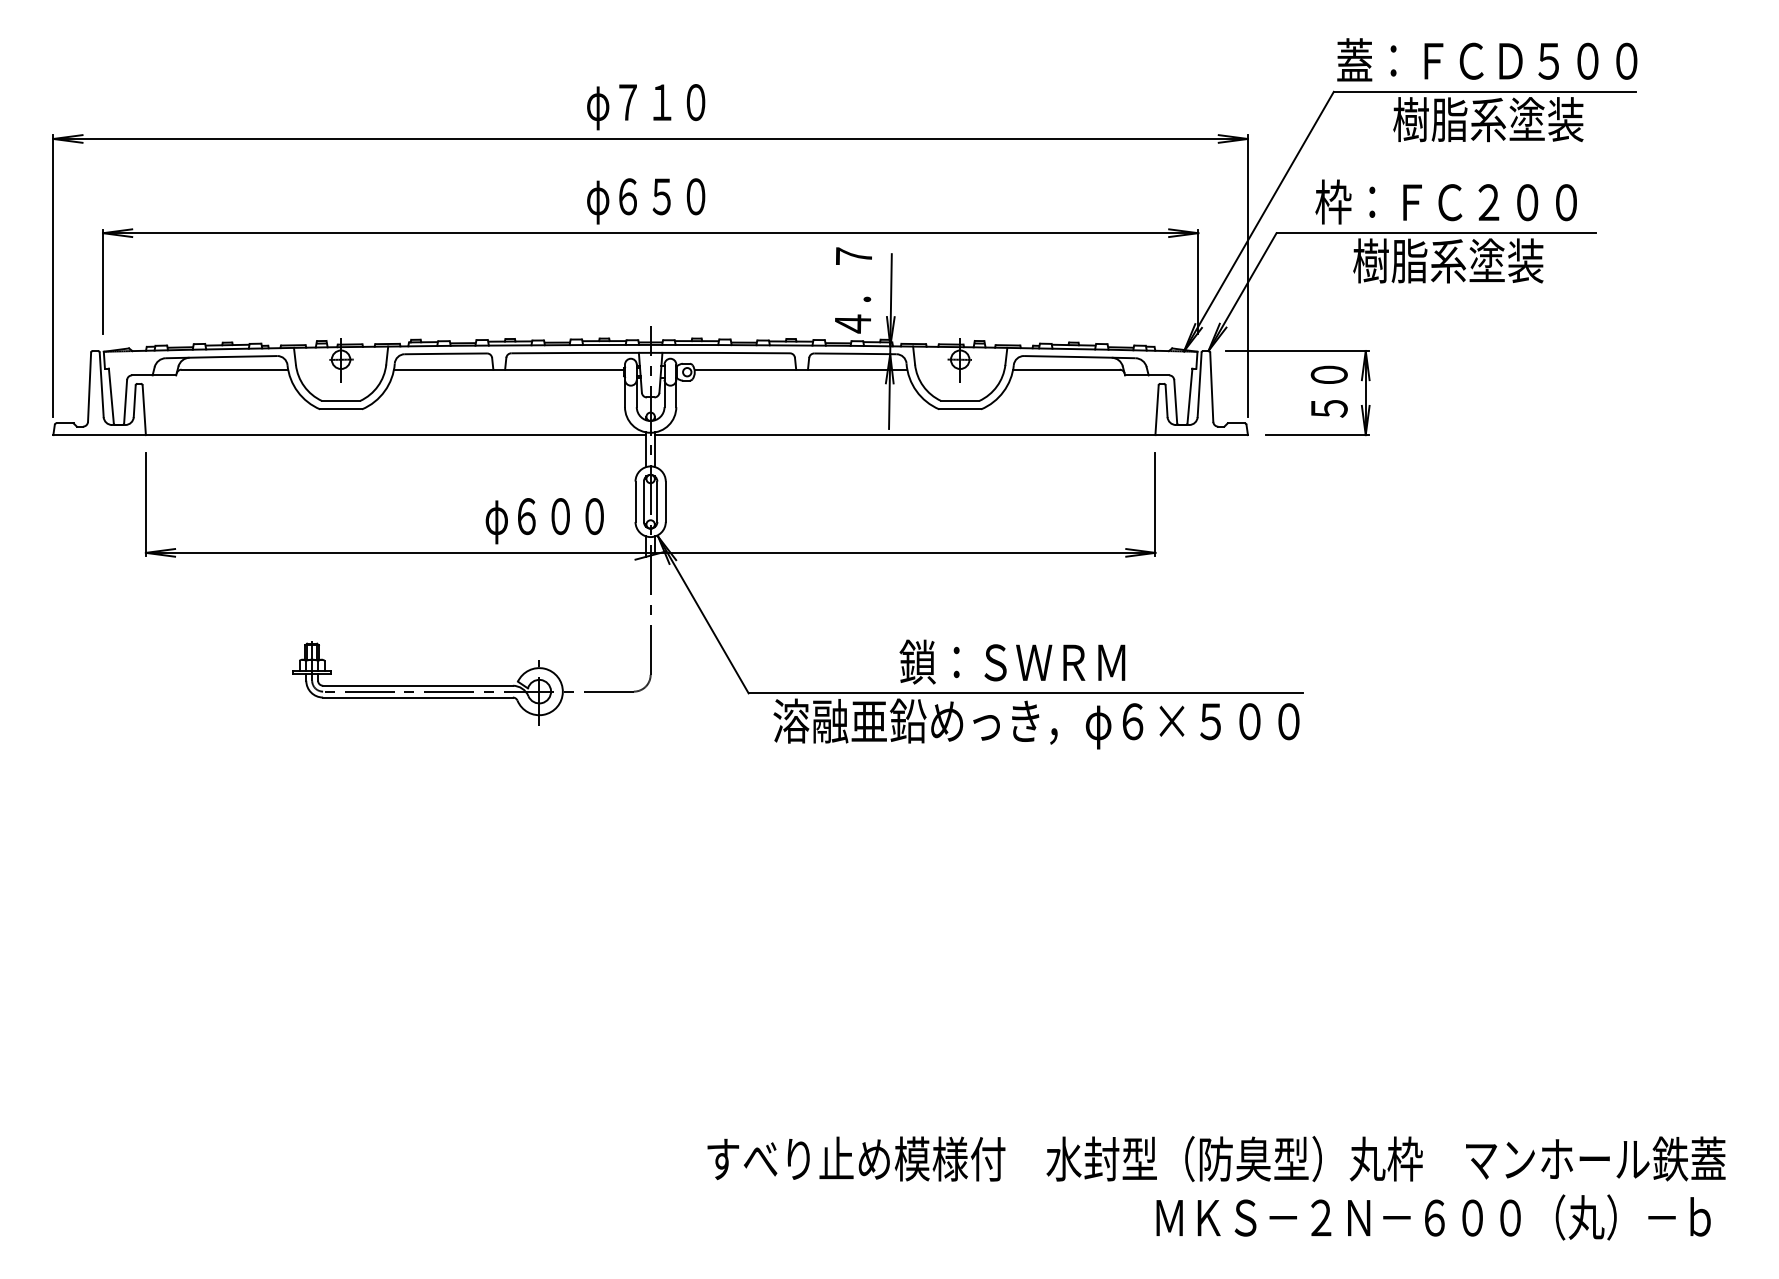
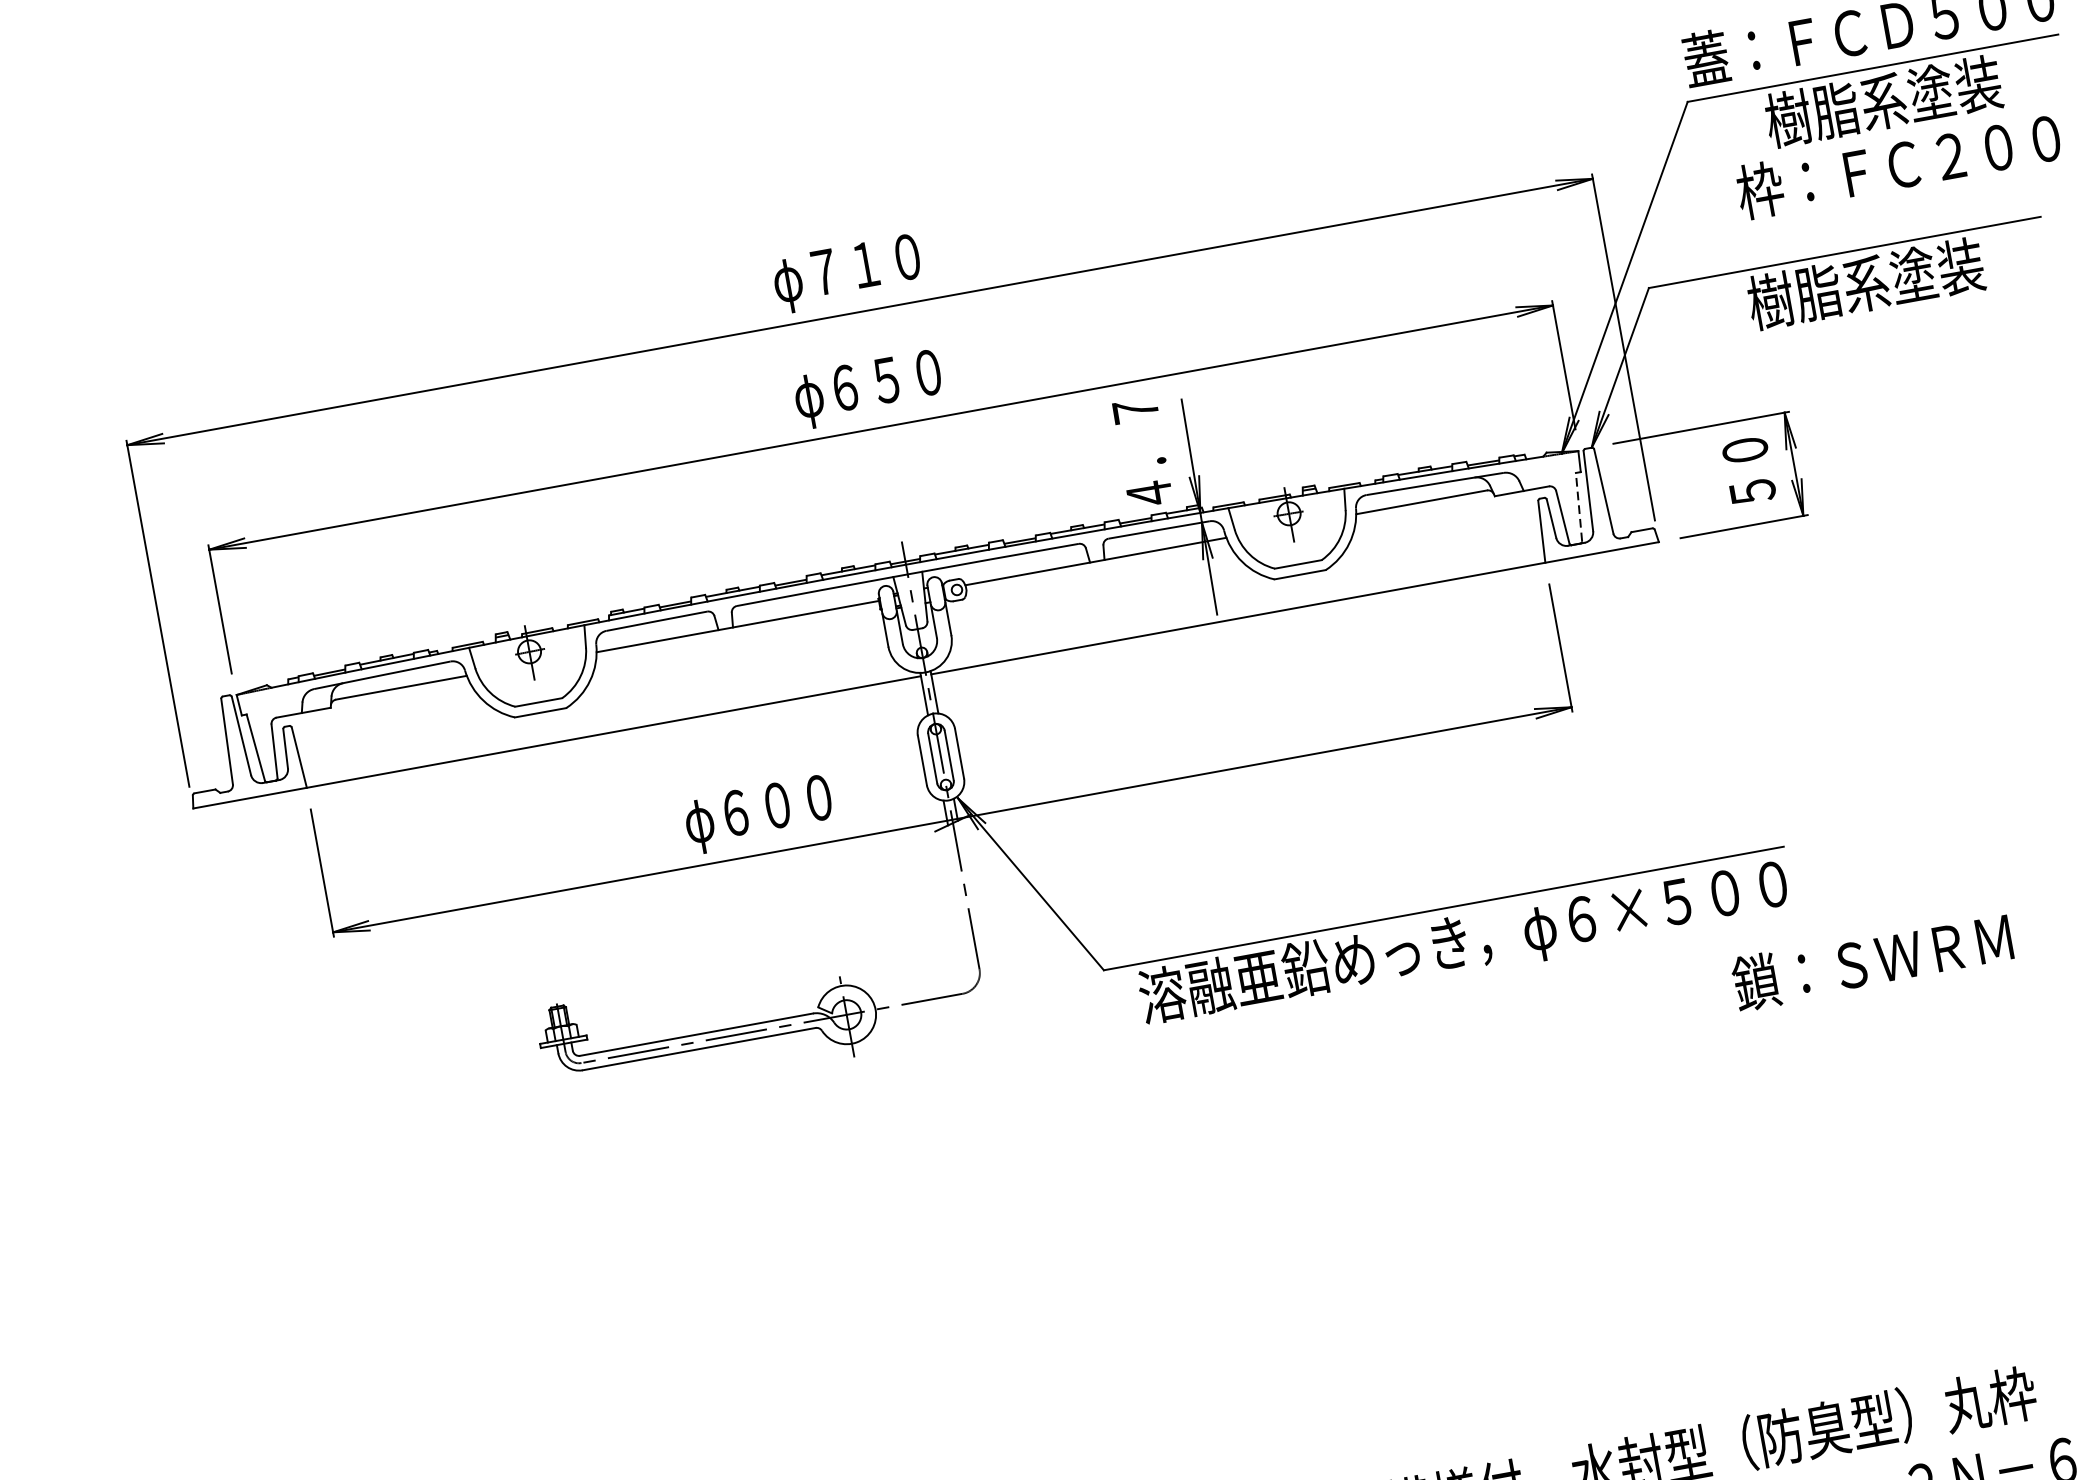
text: (1445, 201) -> (1897, 164), moved
line: (1189, 396) -> (1578, 507), solid -> dashed
text: (544, 521) -> (758, 815), moved
text: (1012, 661) -> (1872, 960), moved

